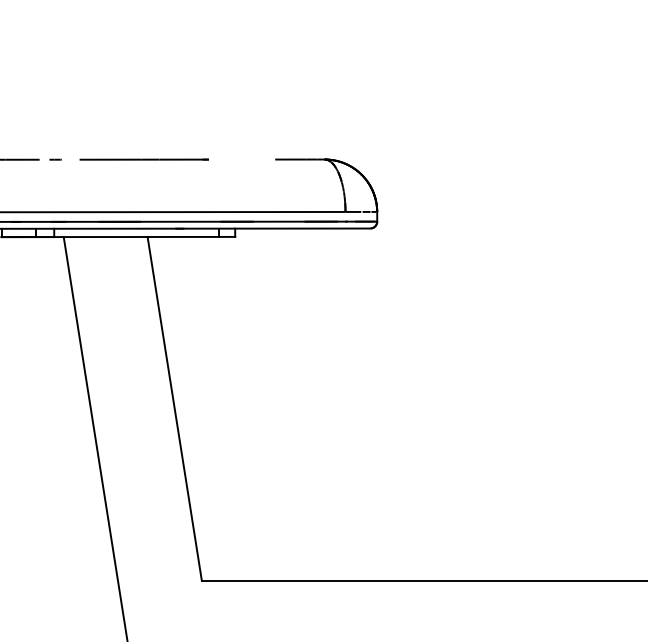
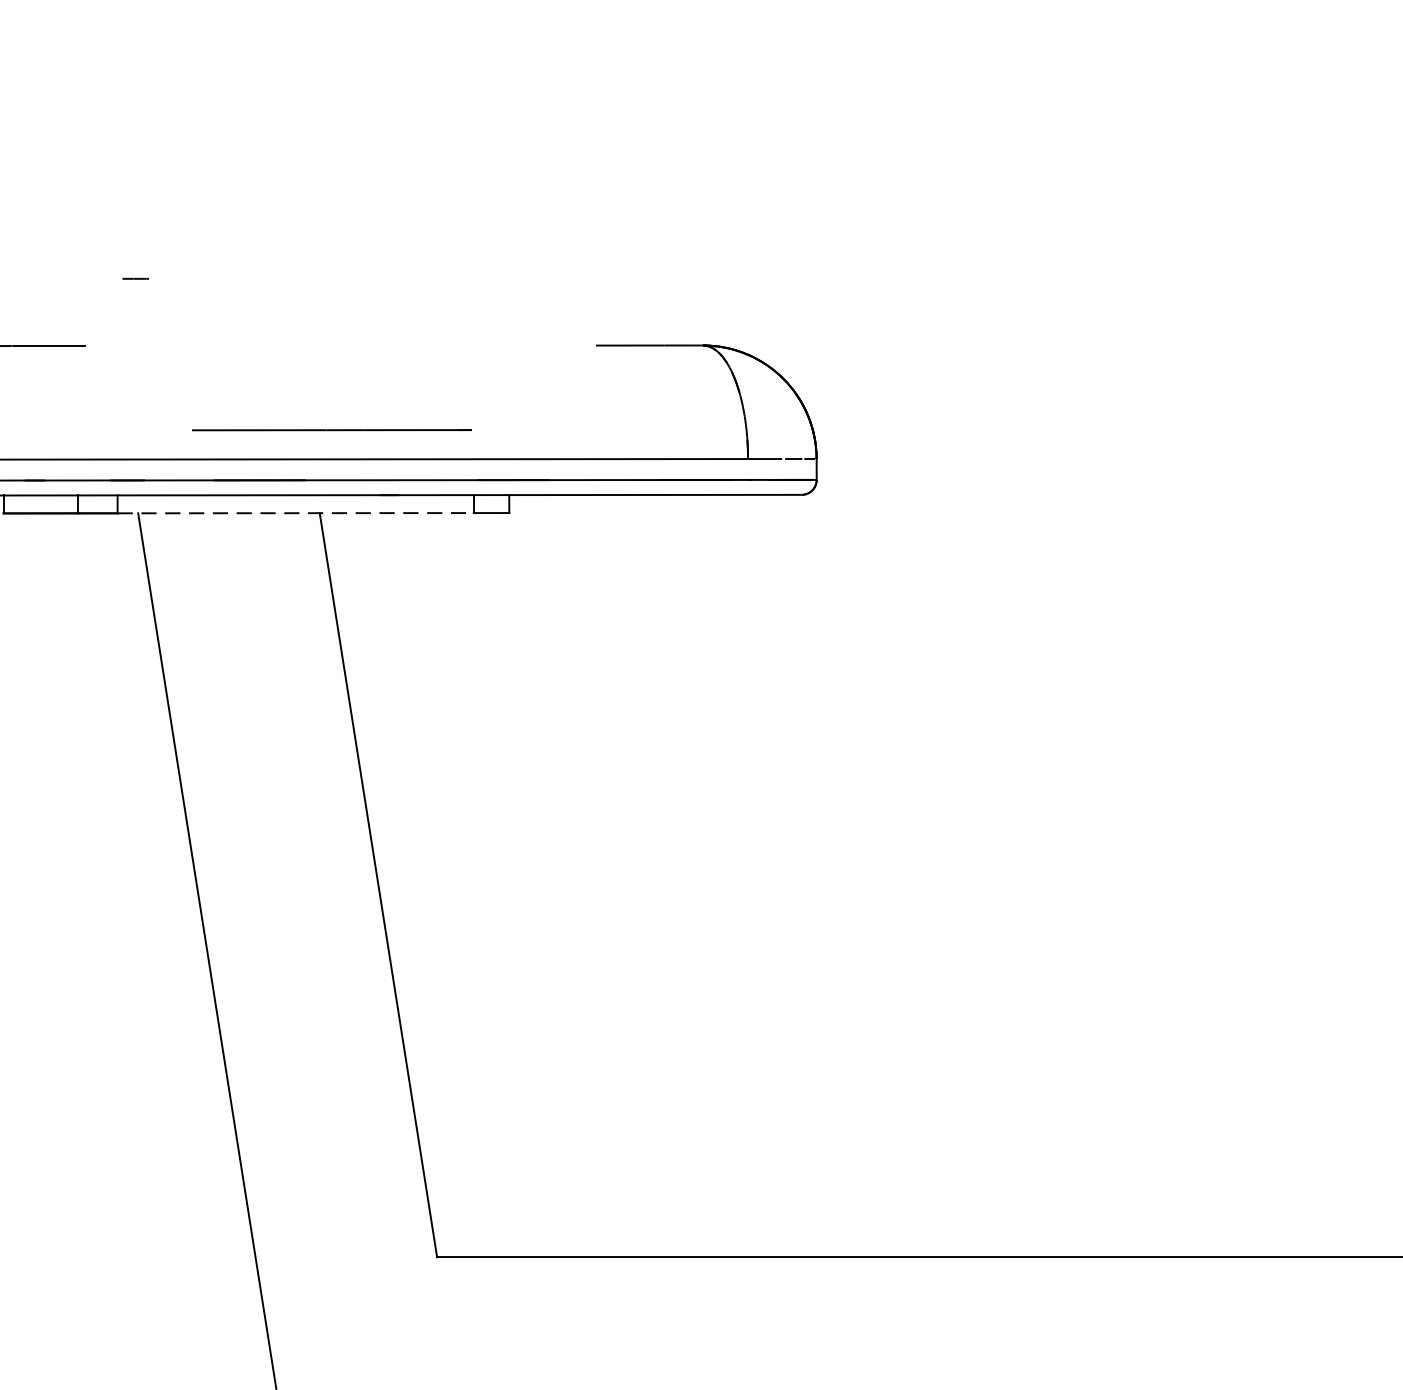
line: (55, 159) -> (135, 278), moved
line: (143, 159) -> (330, 429), moved
line: (137, 237) -> (297, 514), solid -> dashed

